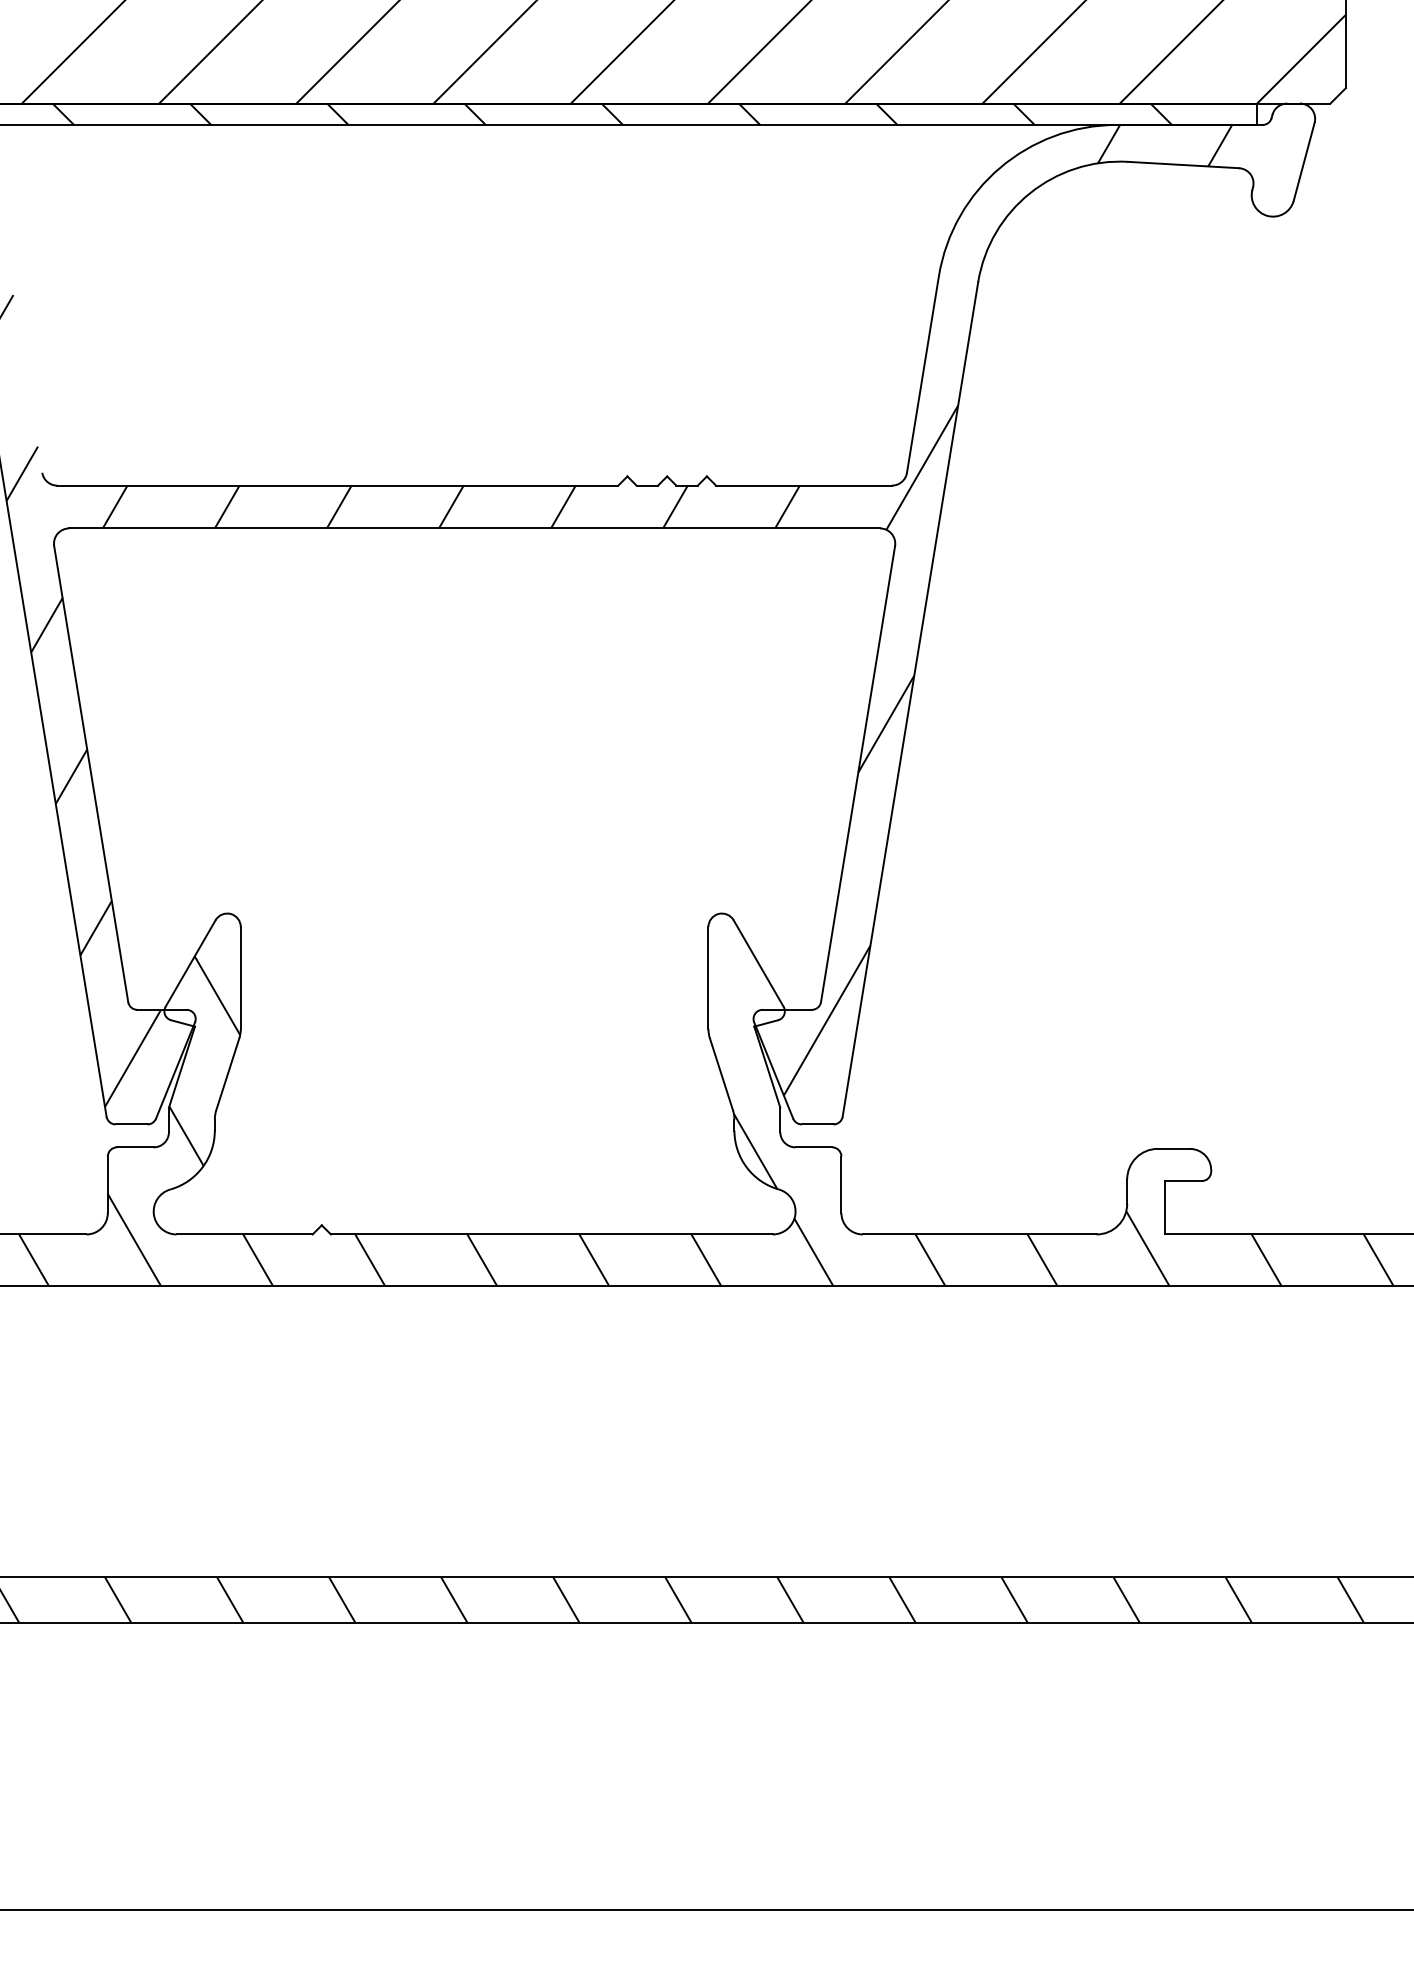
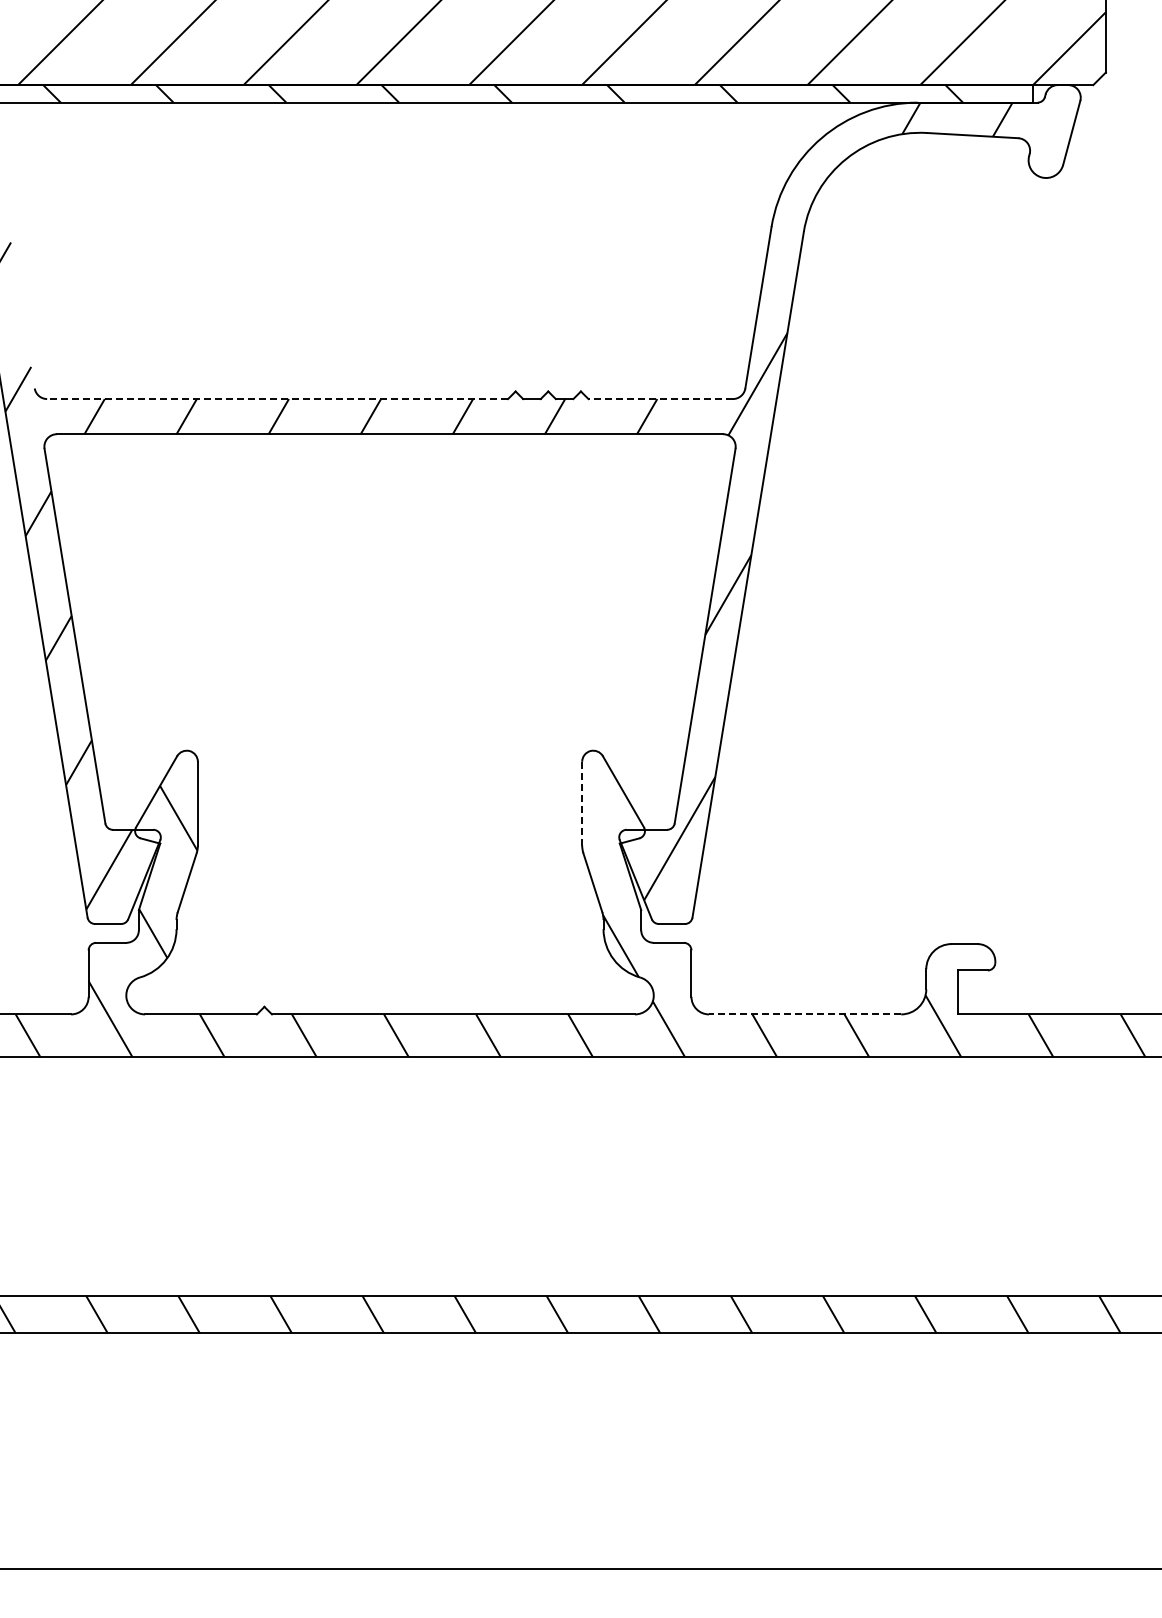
line: (337, 486) -> (277, 399), solid -> dashed
line: (803, 486) -> (660, 399), solid -> dashed
line: (708, 977) -> (582, 803), solid -> dashed
line: (978, 1234) -> (804, 1014), solid -> dashed

